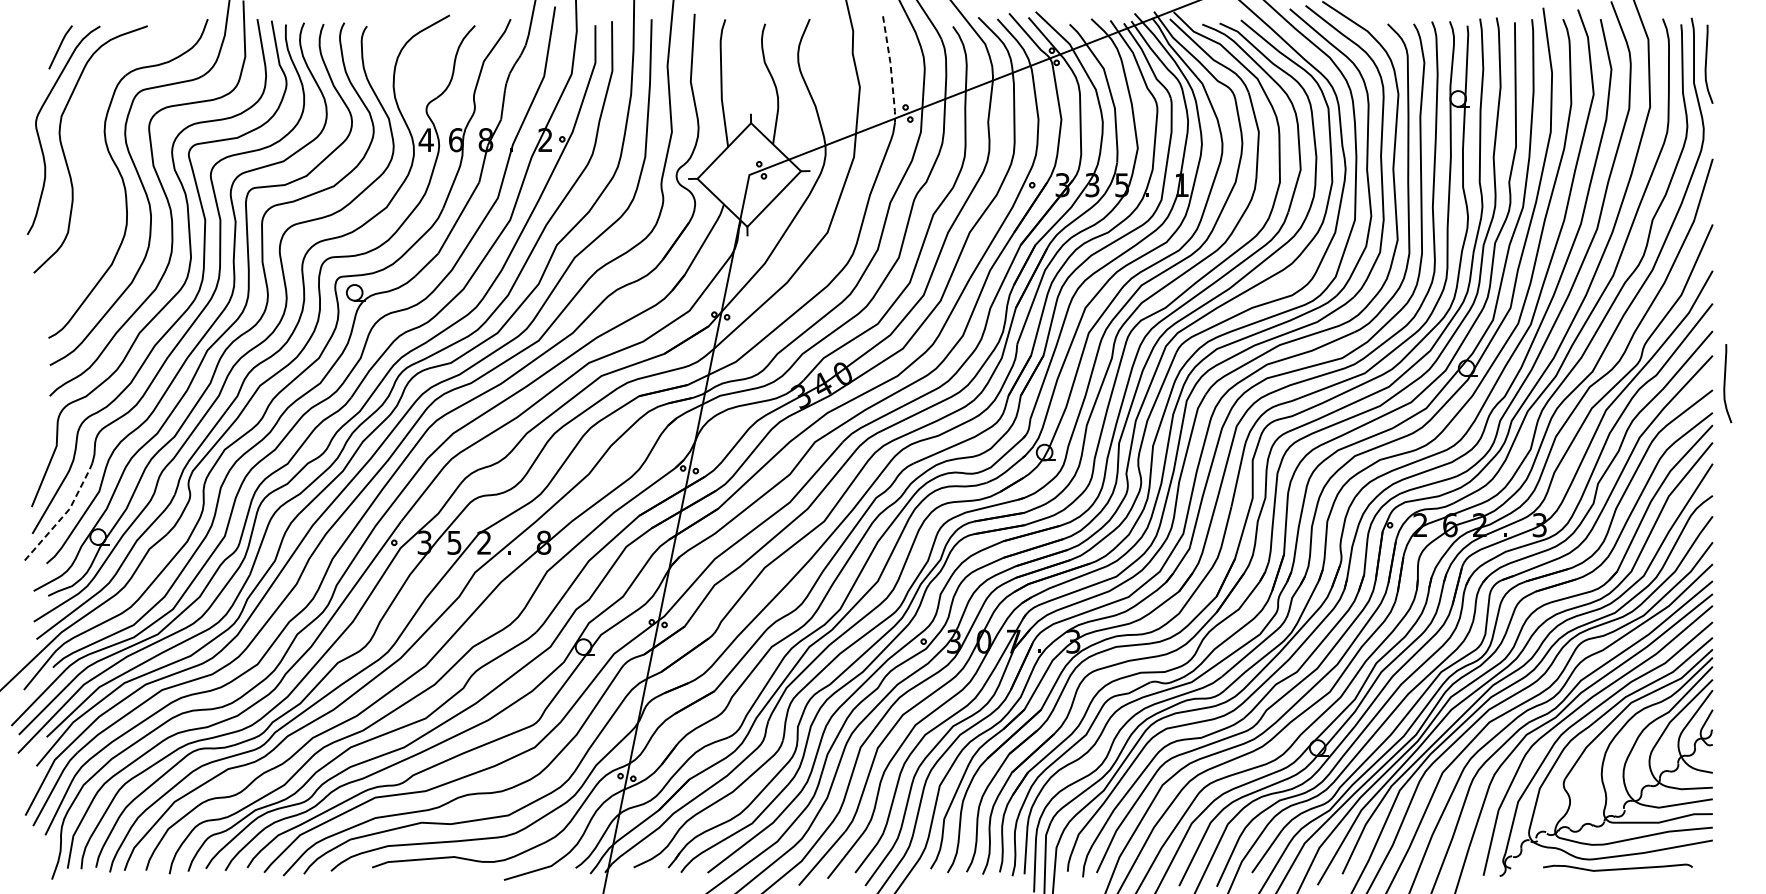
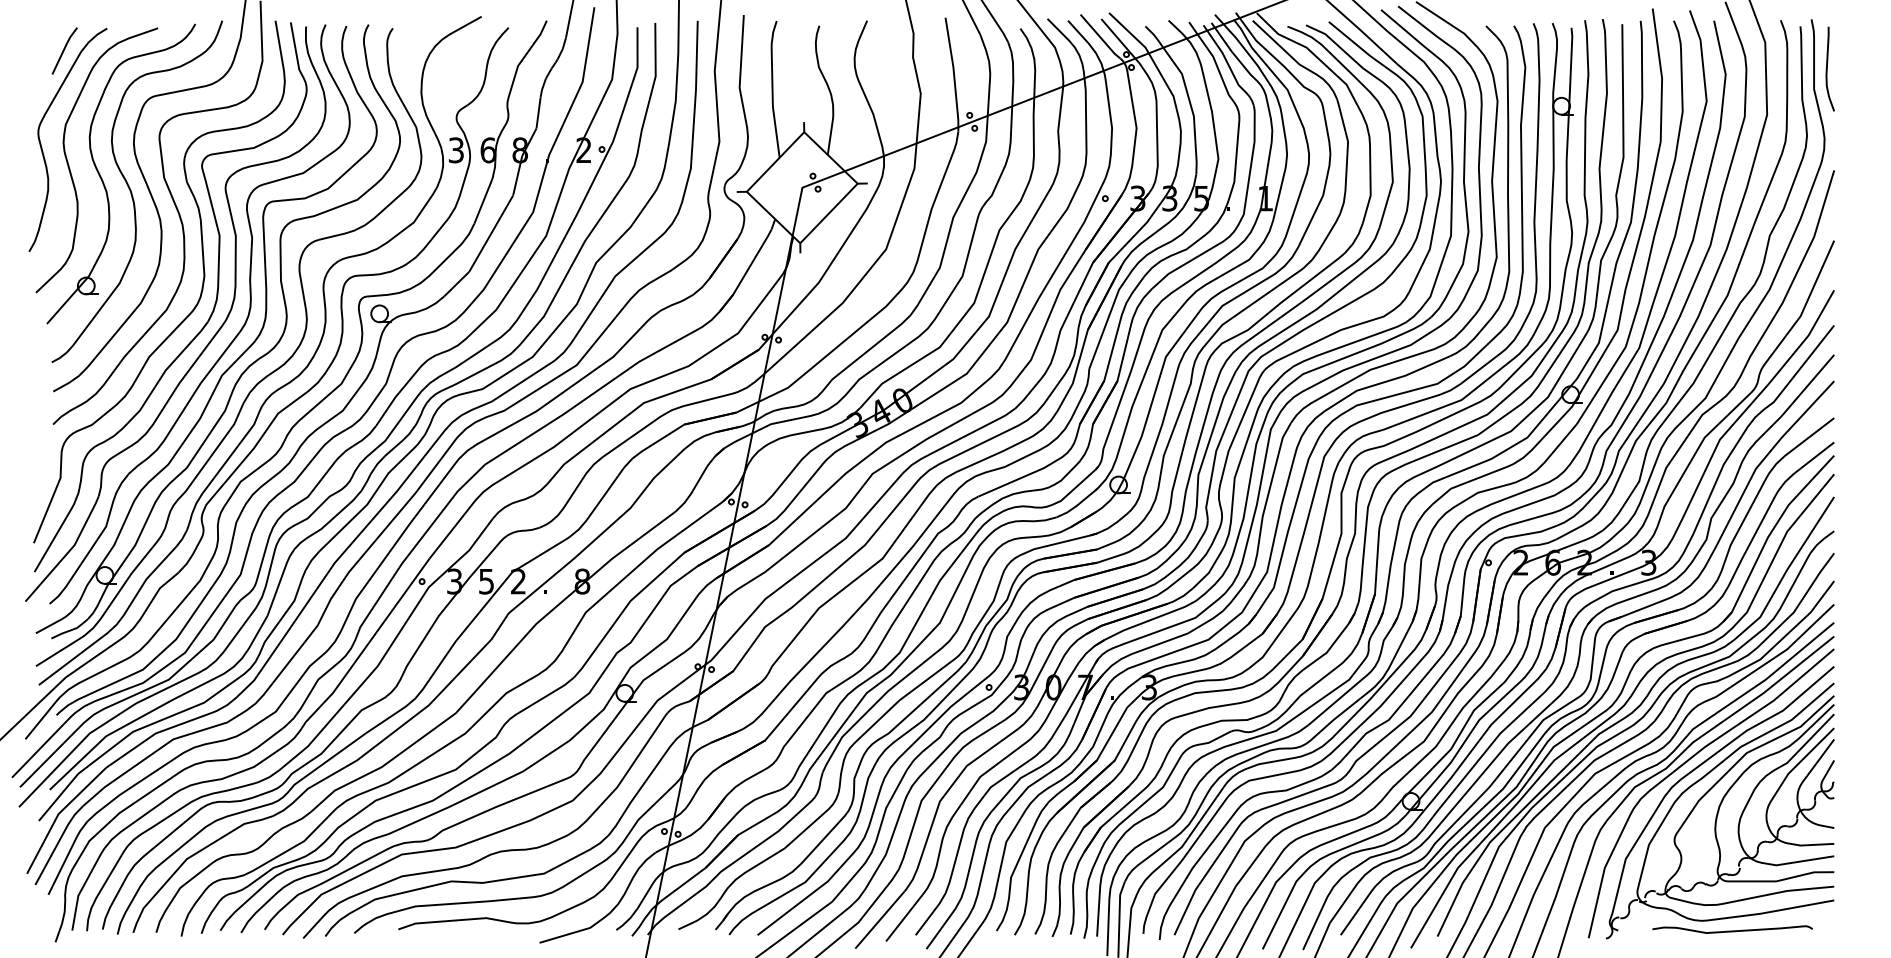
line: (891, 69) -> (954, 74), dashed -> solid
text: (426, 140) -> (456, 150), 4 -> 3
part: (96, 168) -> (103, 180), added
curve: (1725, 383) -> (1847, 410), removed
line: (64, 514) -> (68, 551), dashed -> solid

